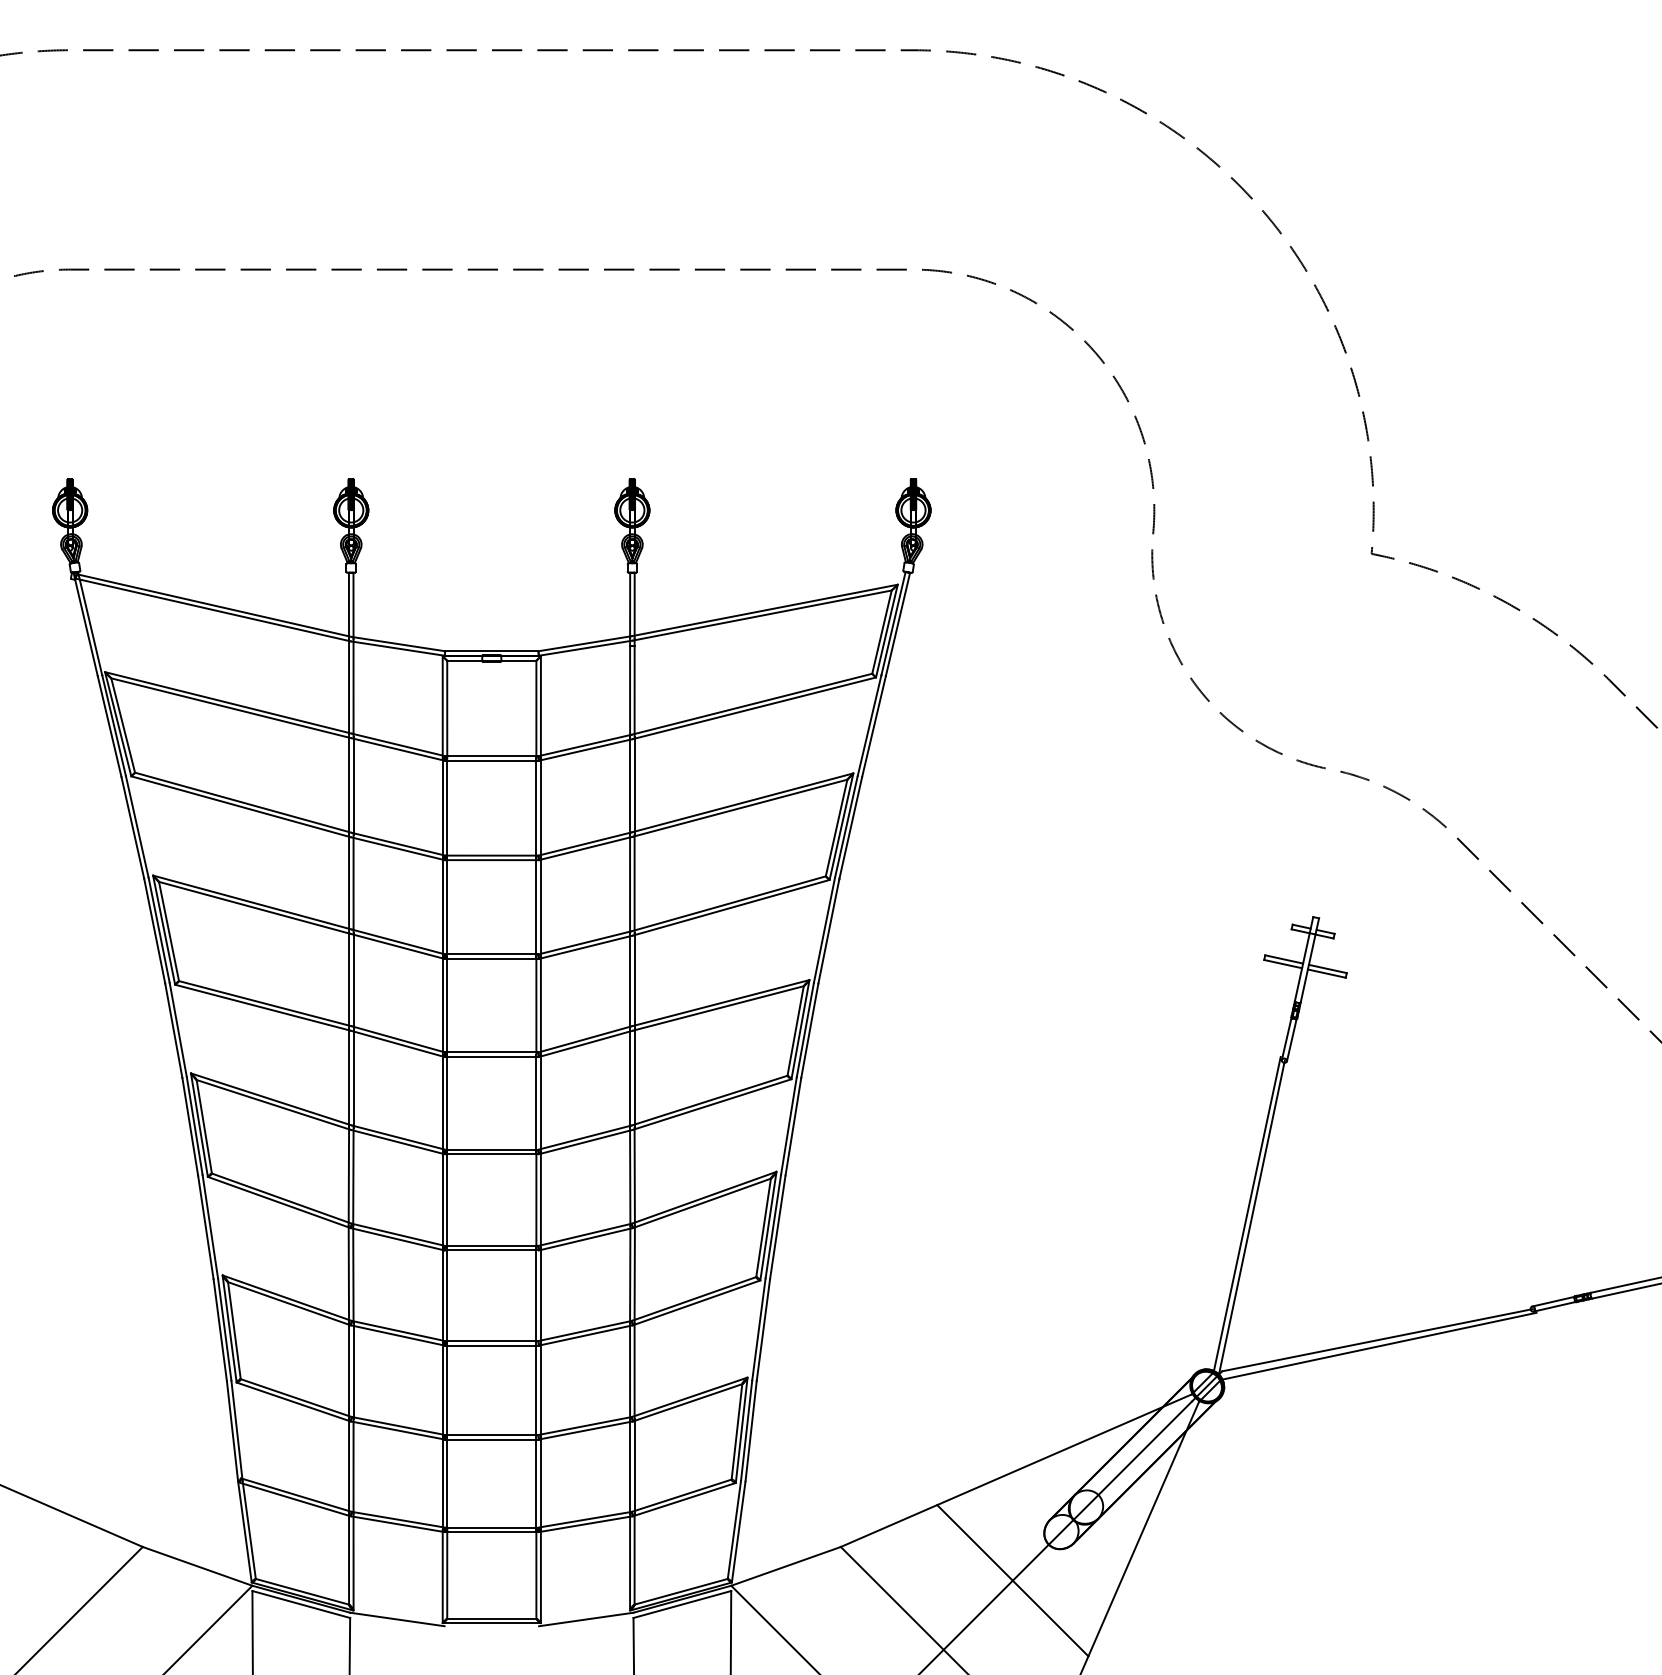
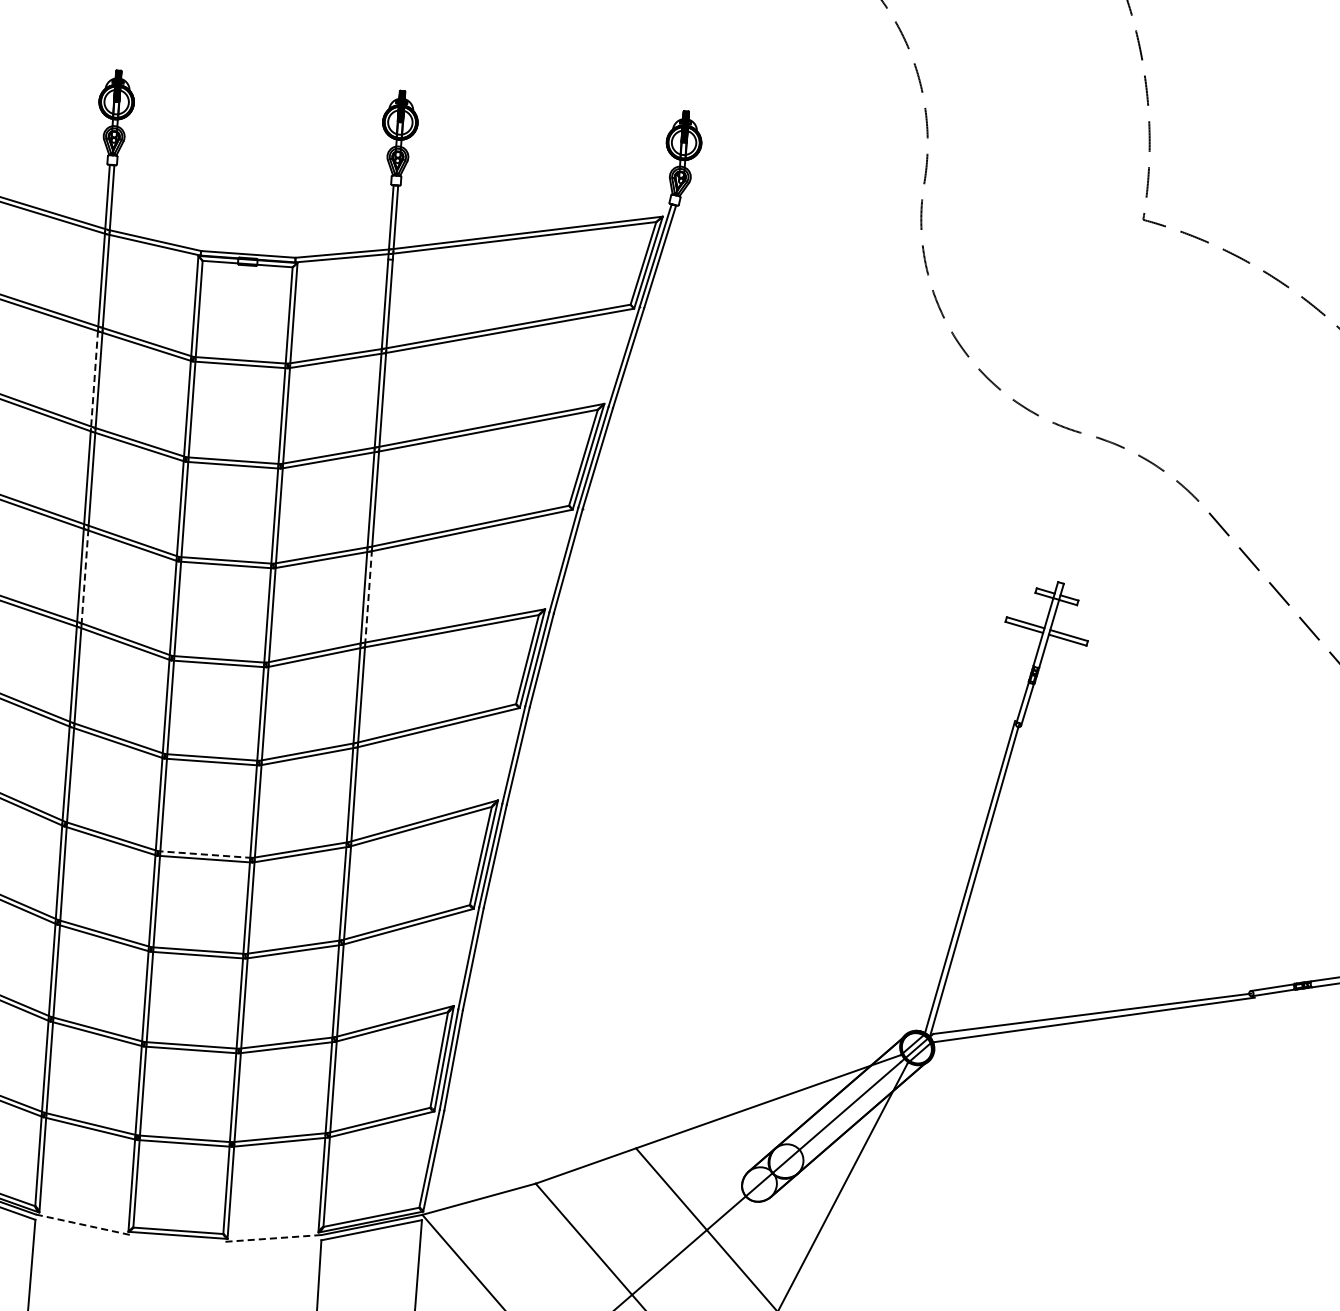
line: (349, 785) -> (94, 379), solid -> dashed
line: (353, 980) -> (84, 576), solid -> dashed
line: (634, 980) -> (368, 597), solid -> dashed
line: (491, 1245) -> (205, 854), solid -> dashed
line: (397, 1619) -> (83, 1224), solid -> dashed
line: (586, 1619) -> (273, 1238), solid -> dashed

